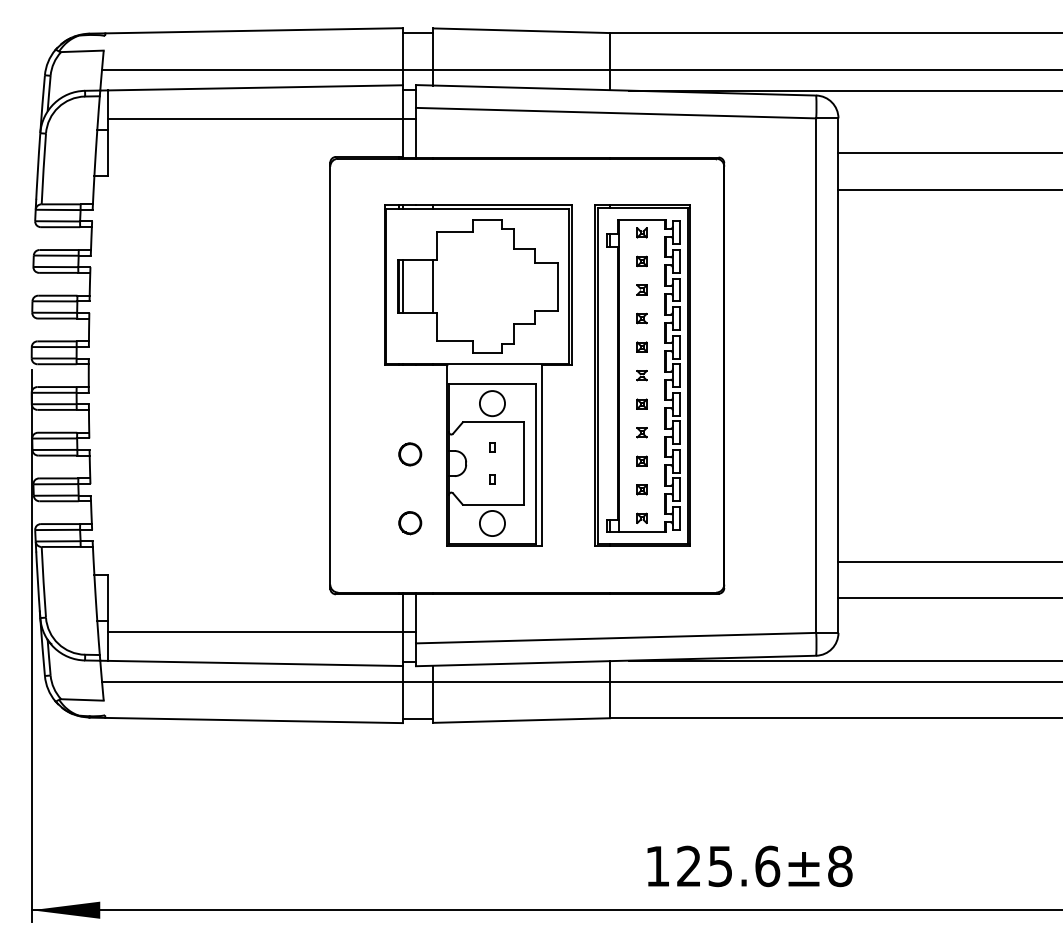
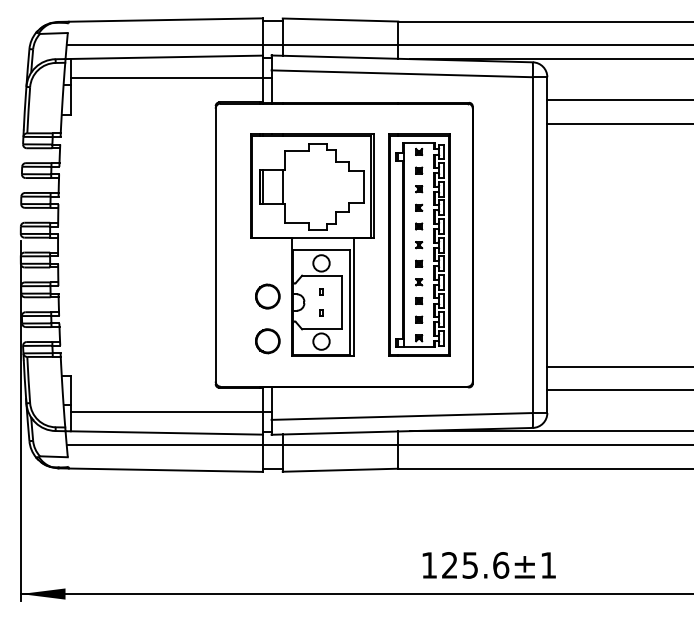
part: (409, 454) -> (267, 296), size x1.67
part: (409, 523) -> (267, 341), size x1.67
text: (840, 866) -> (548, 565), 125.6±8 -> 125.6±1

